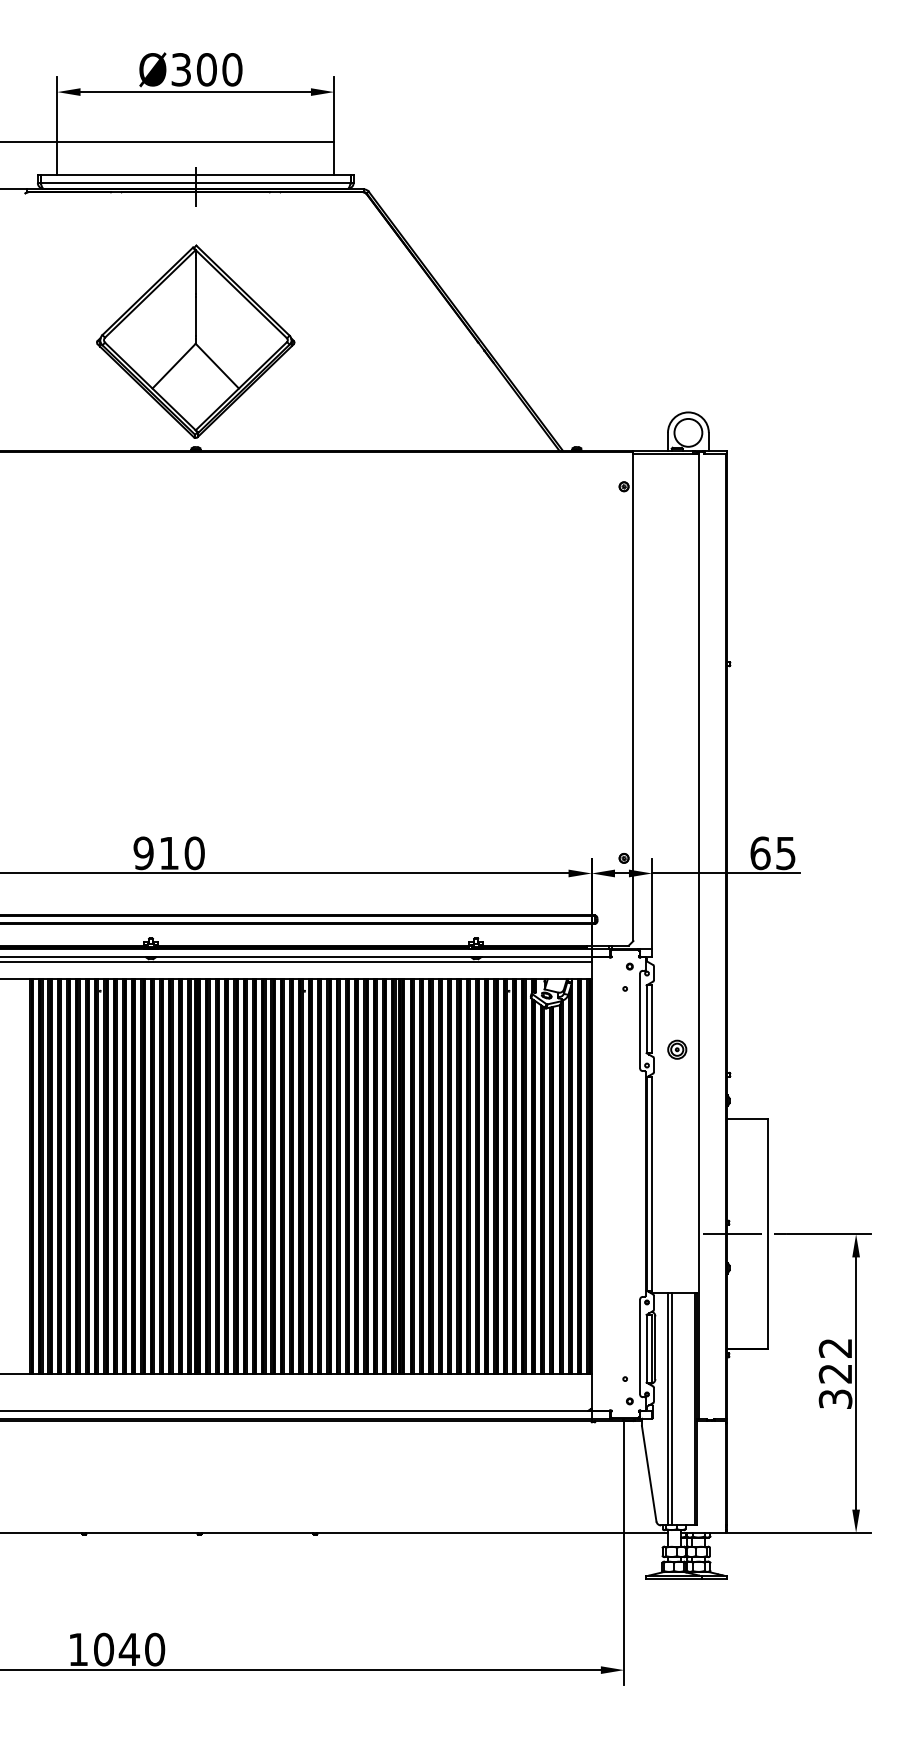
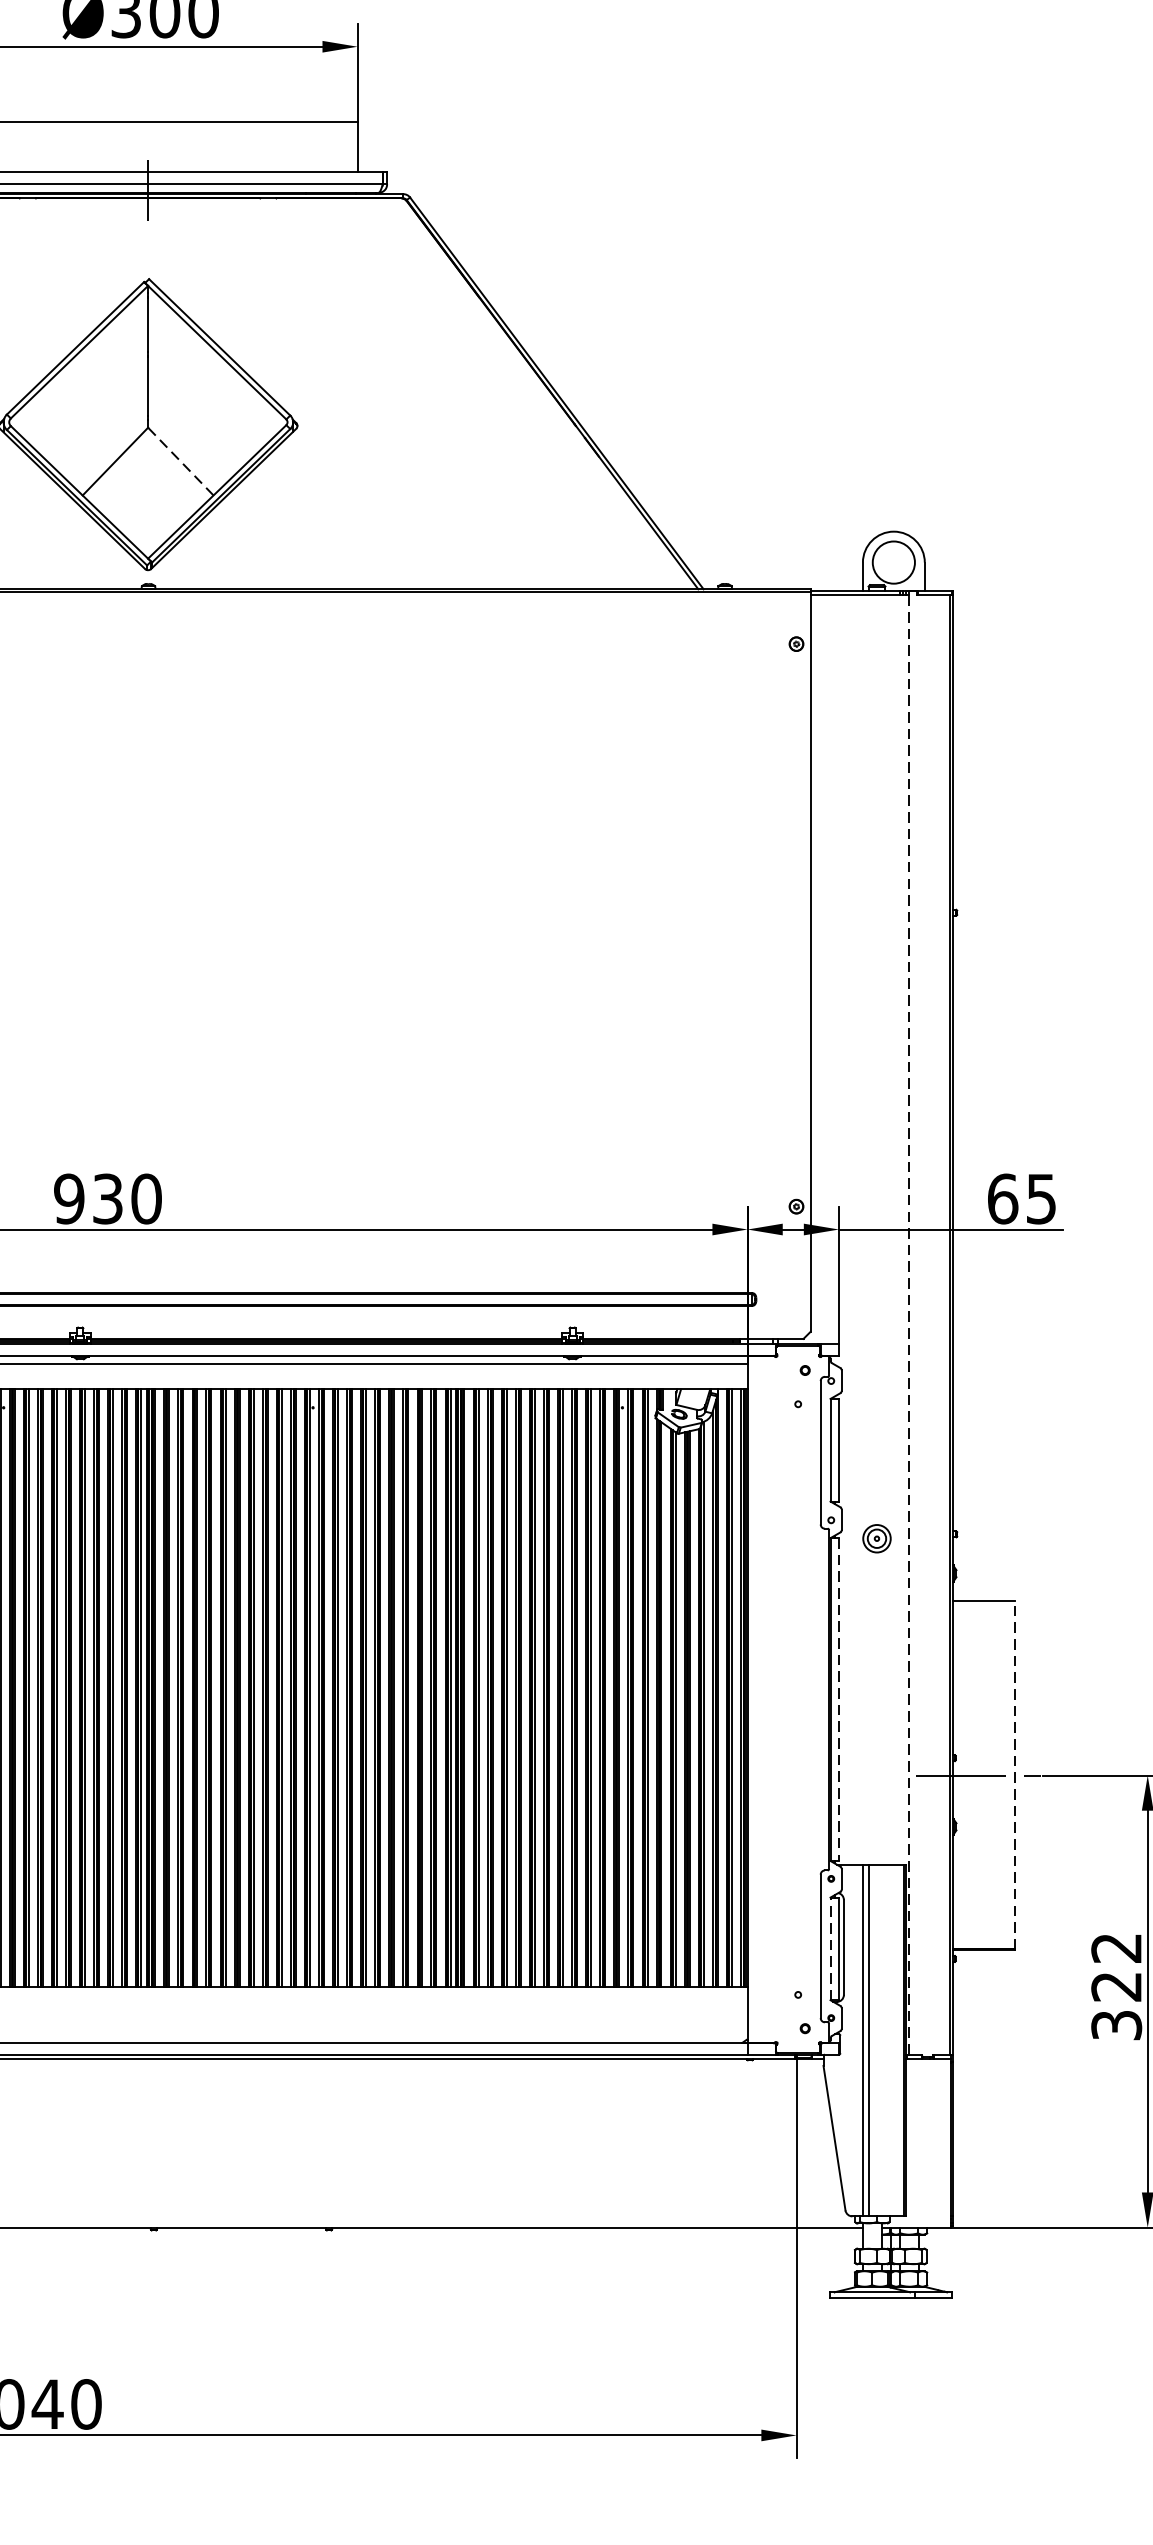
line: (217, 365) -> (181, 460), solid -> dashed
text: (168, 853) -> (106, 1199), 910 -> 930
line: (698, 935) -> (909, 1323), solid -> dashed
part: (677, 1049) -> (877, 1538), moved
line: (652, 1184) -> (839, 1700), solid -> dashed
line: (768, 1233) -> (1015, 1774), solid -> dashed
line: (646, 1348) -> (830, 1948), solid -> dashed

